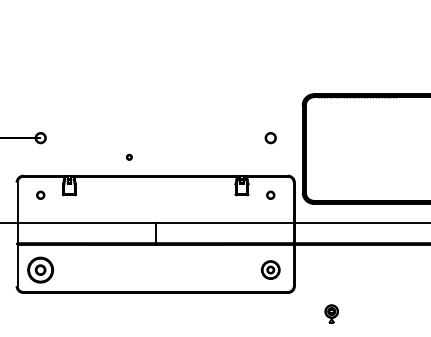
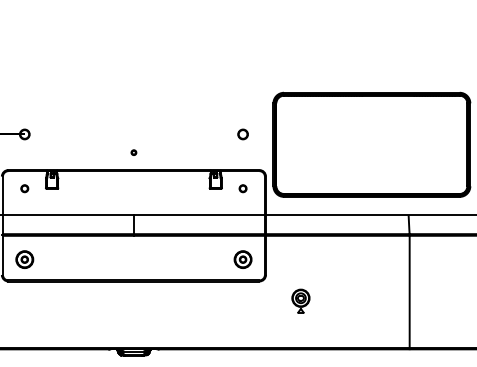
part: (128, 157) -> (133, 152), moved
part: (40, 269) -> (24, 259), size x0.71
part: (331, 313) -> (300, 300), size x1.43

